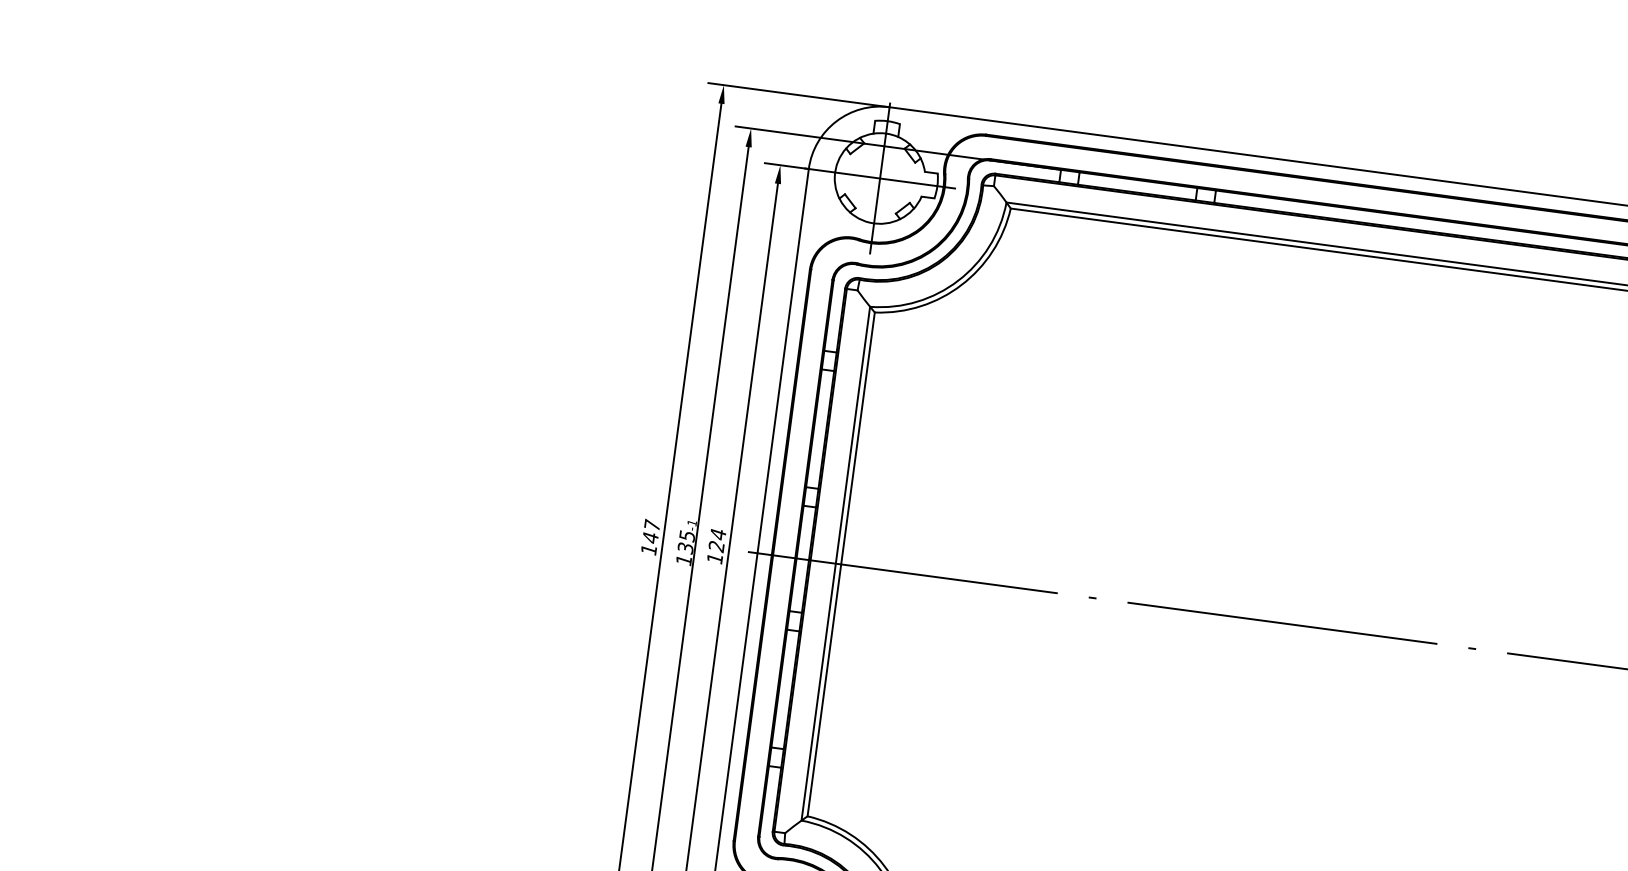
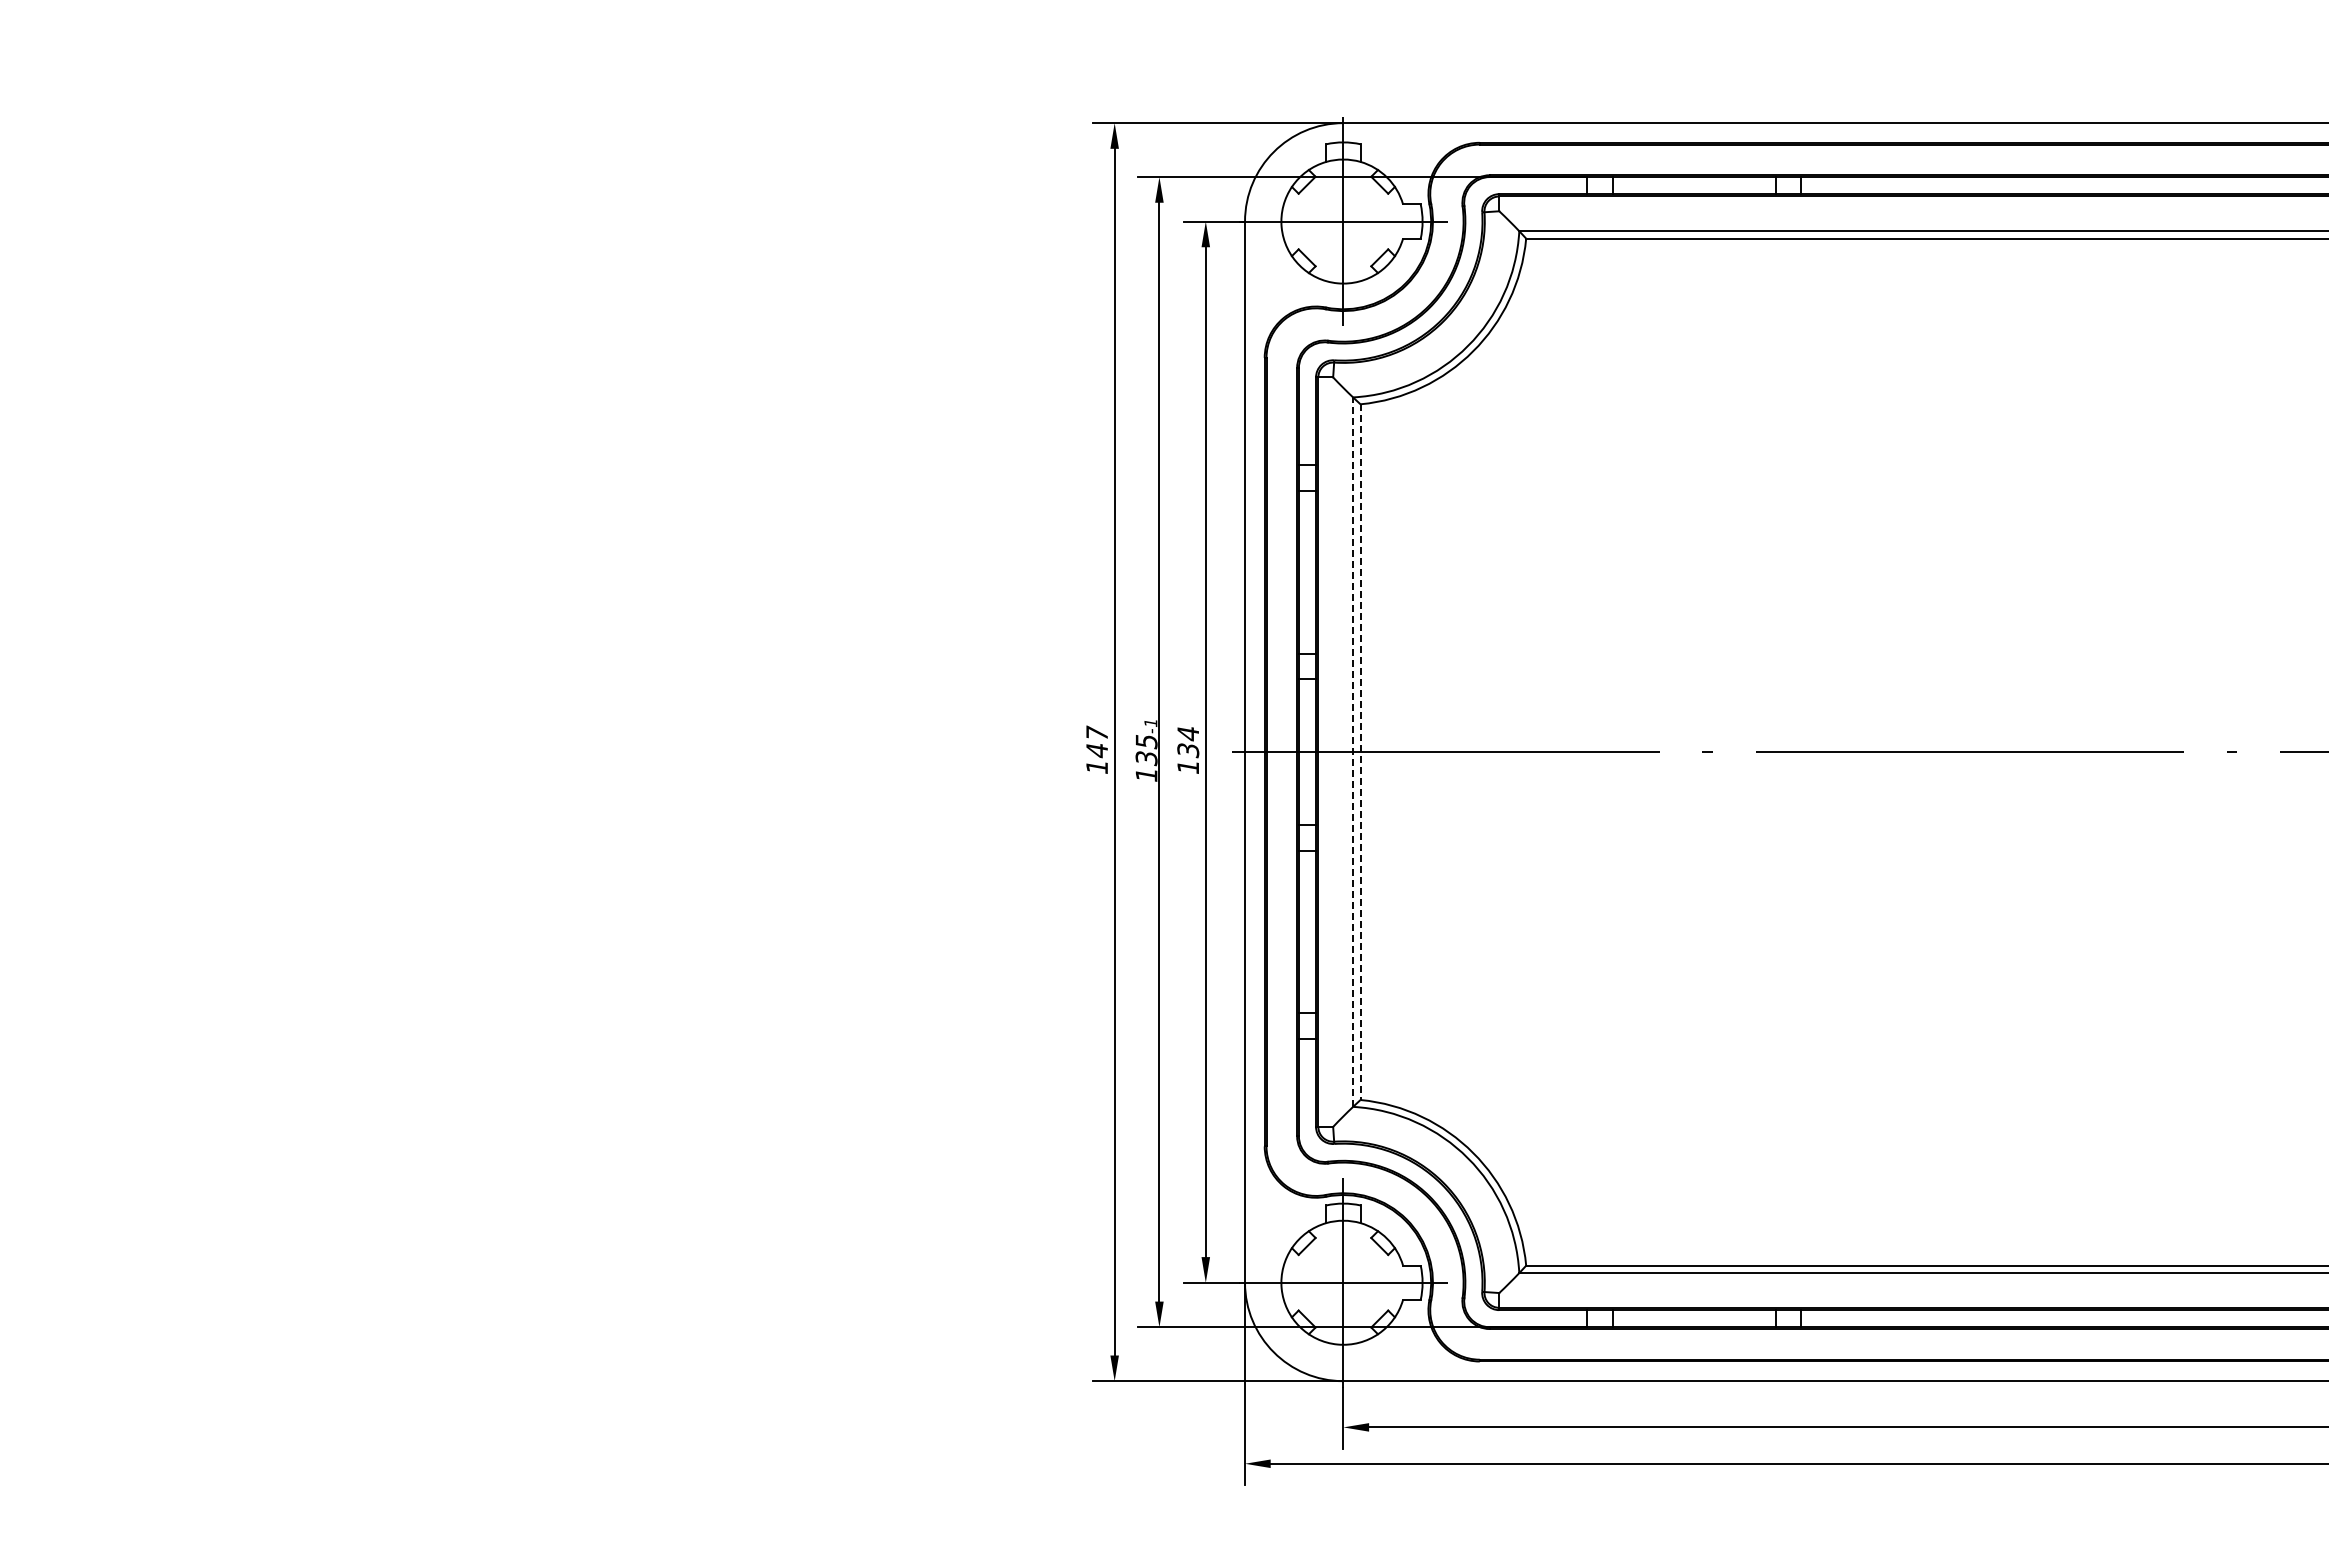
text: (716, 546) -> (1188, 750), 124 -> 134
line: (836, 563) -> (1353, 752), solid -> dashed
line: (841, 564) -> (1360, 752), solid -> dashed

